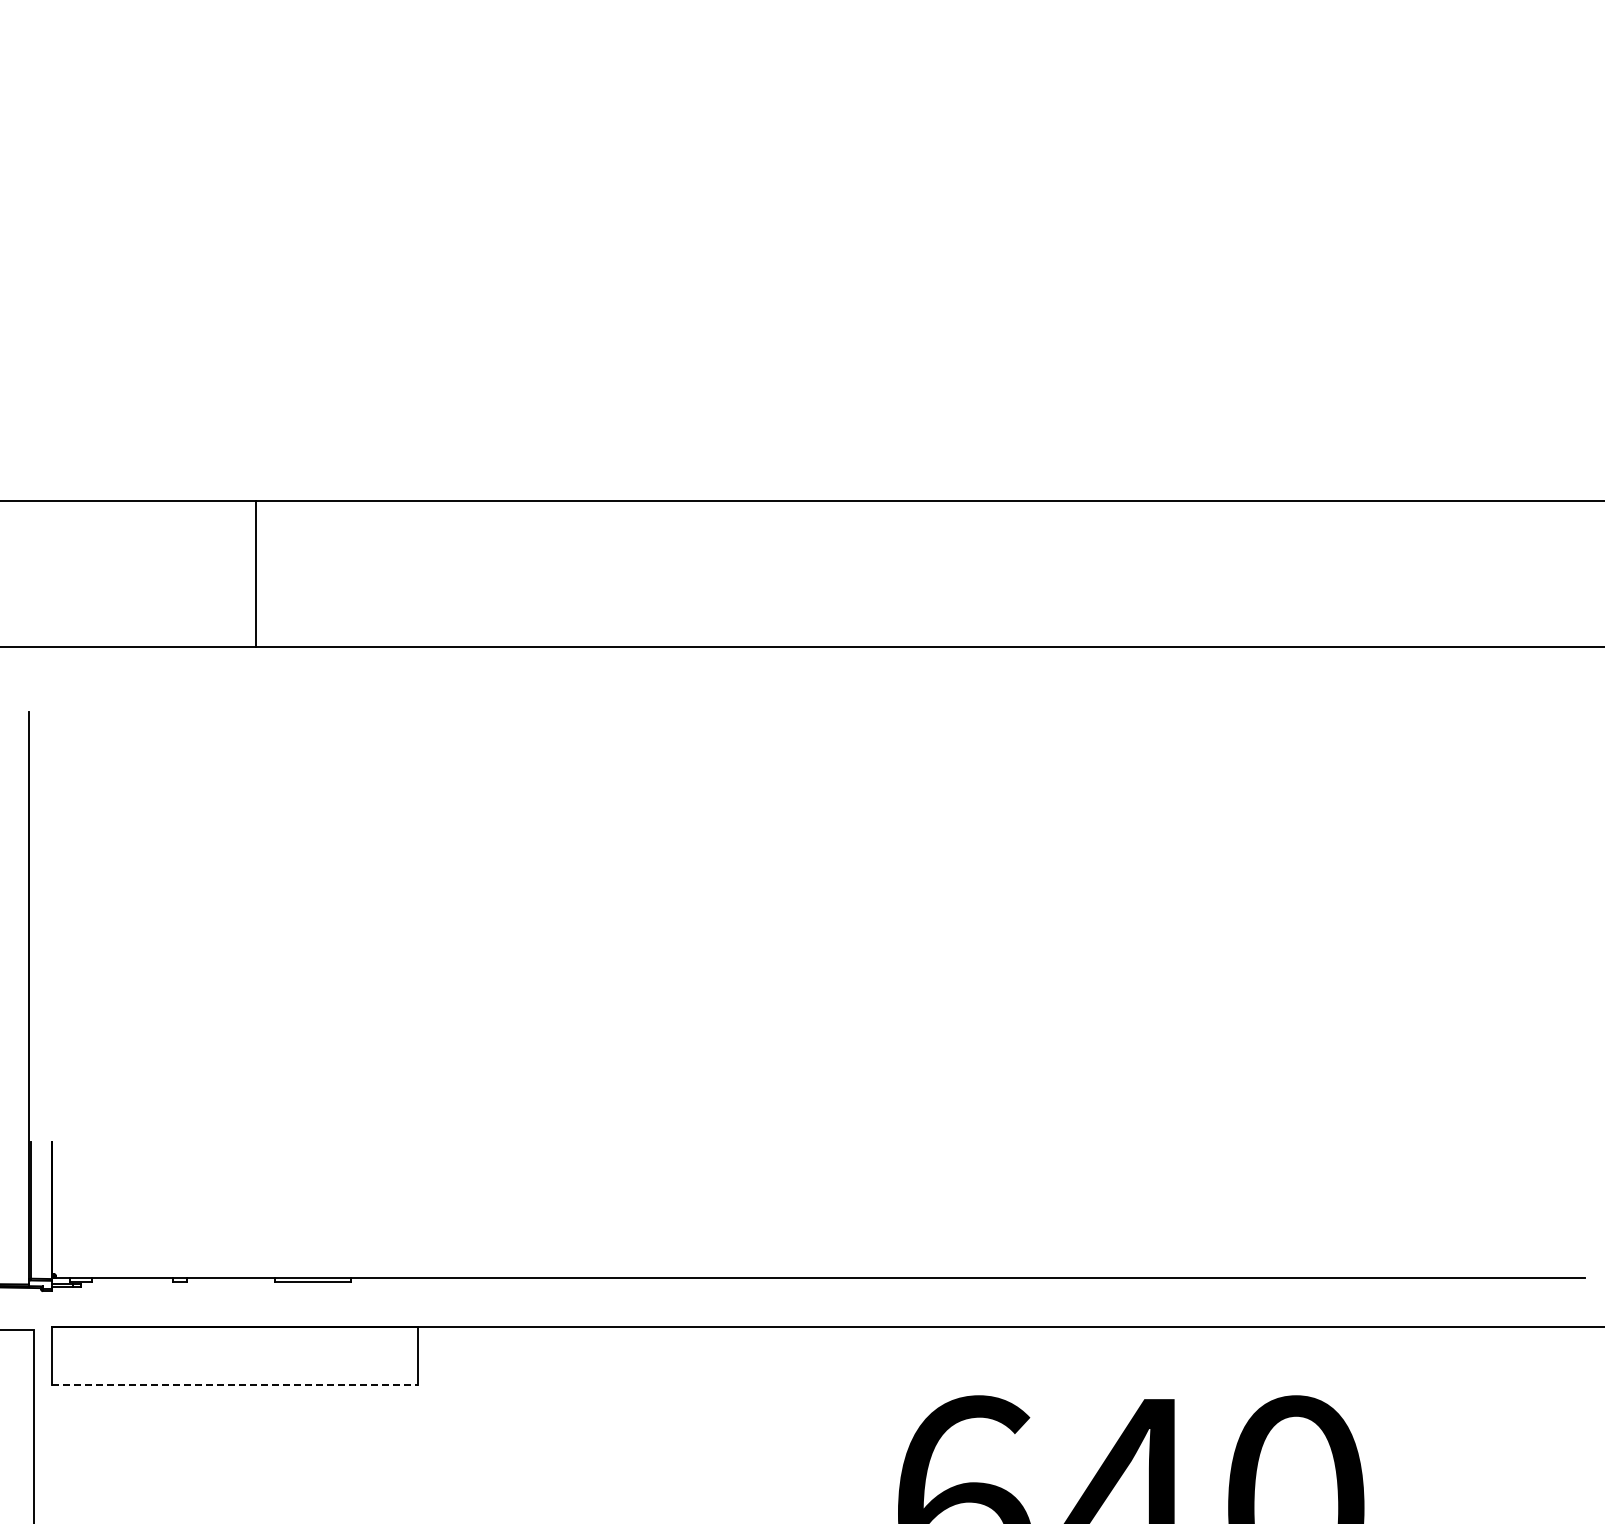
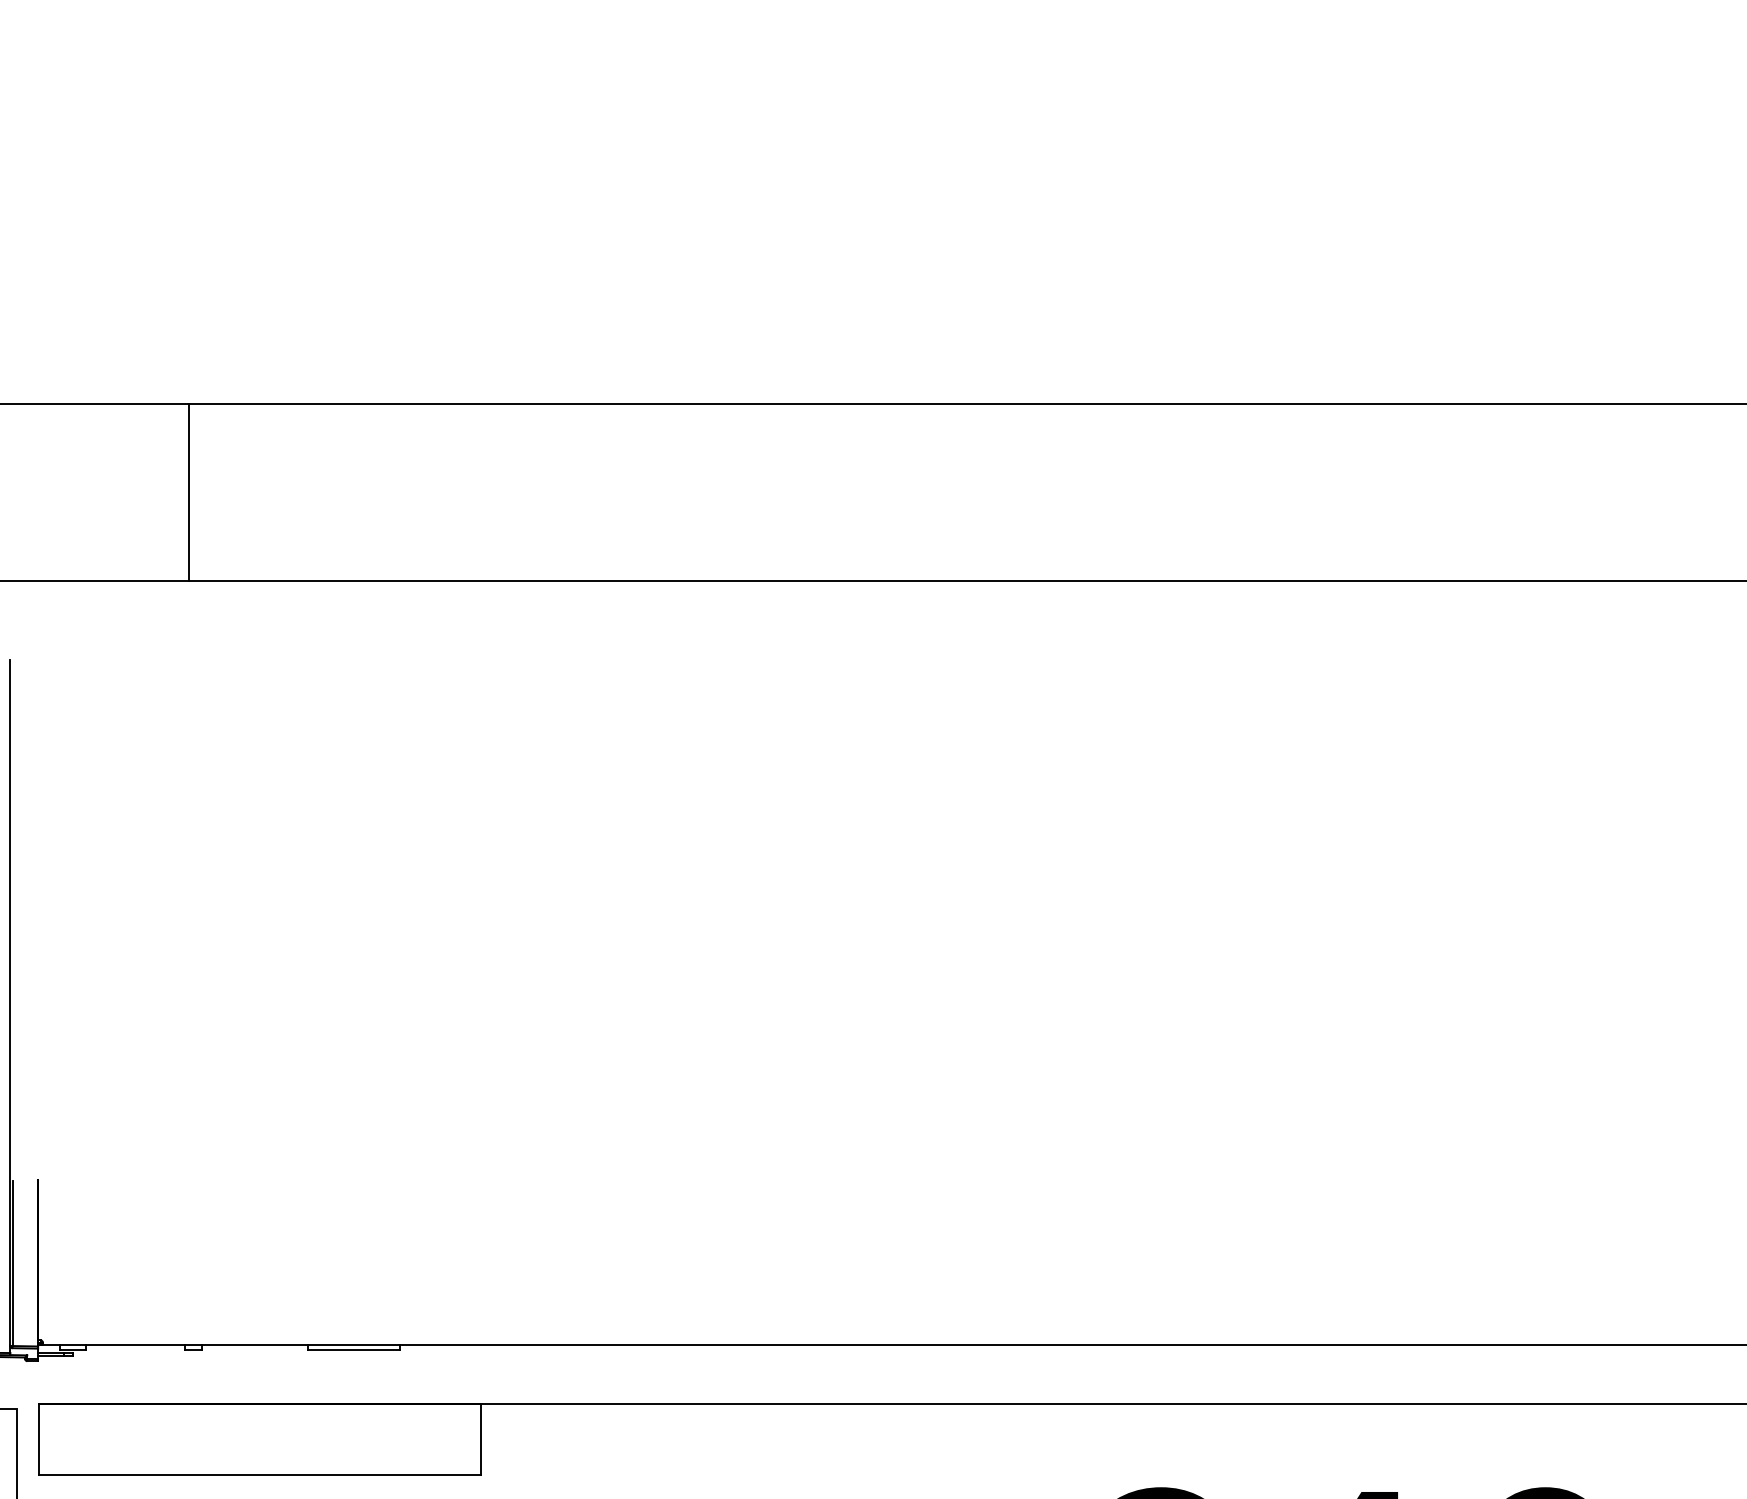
line: (255, 574) -> (189, 493), moved
line: (235, 1385) -> (260, 1475), dashed -> solid

